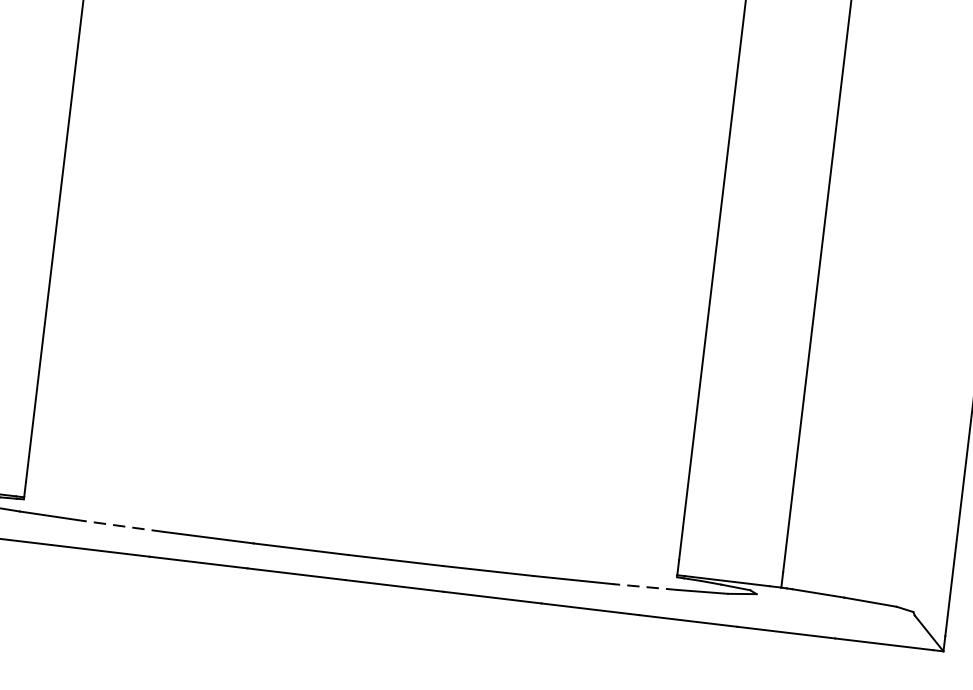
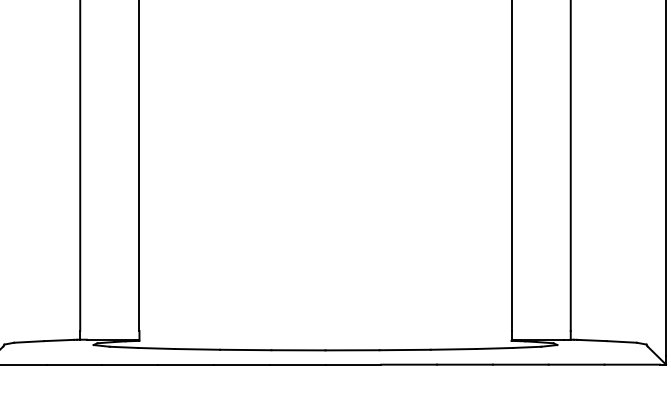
line: (123, 526) -> (197, 349), dashed -> solid
line: (645, 587) -> (494, 348), dashed -> solid

